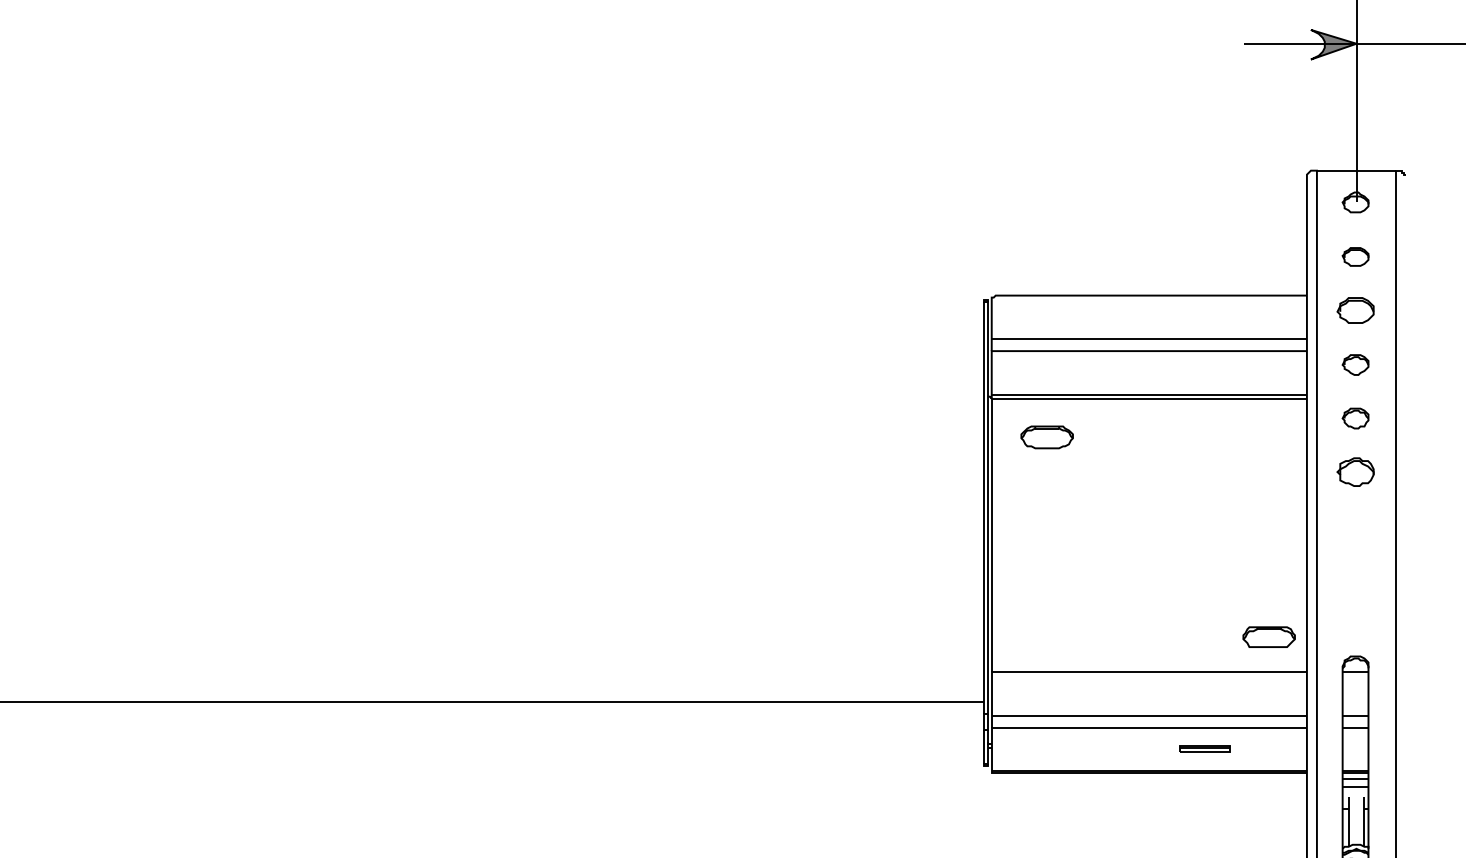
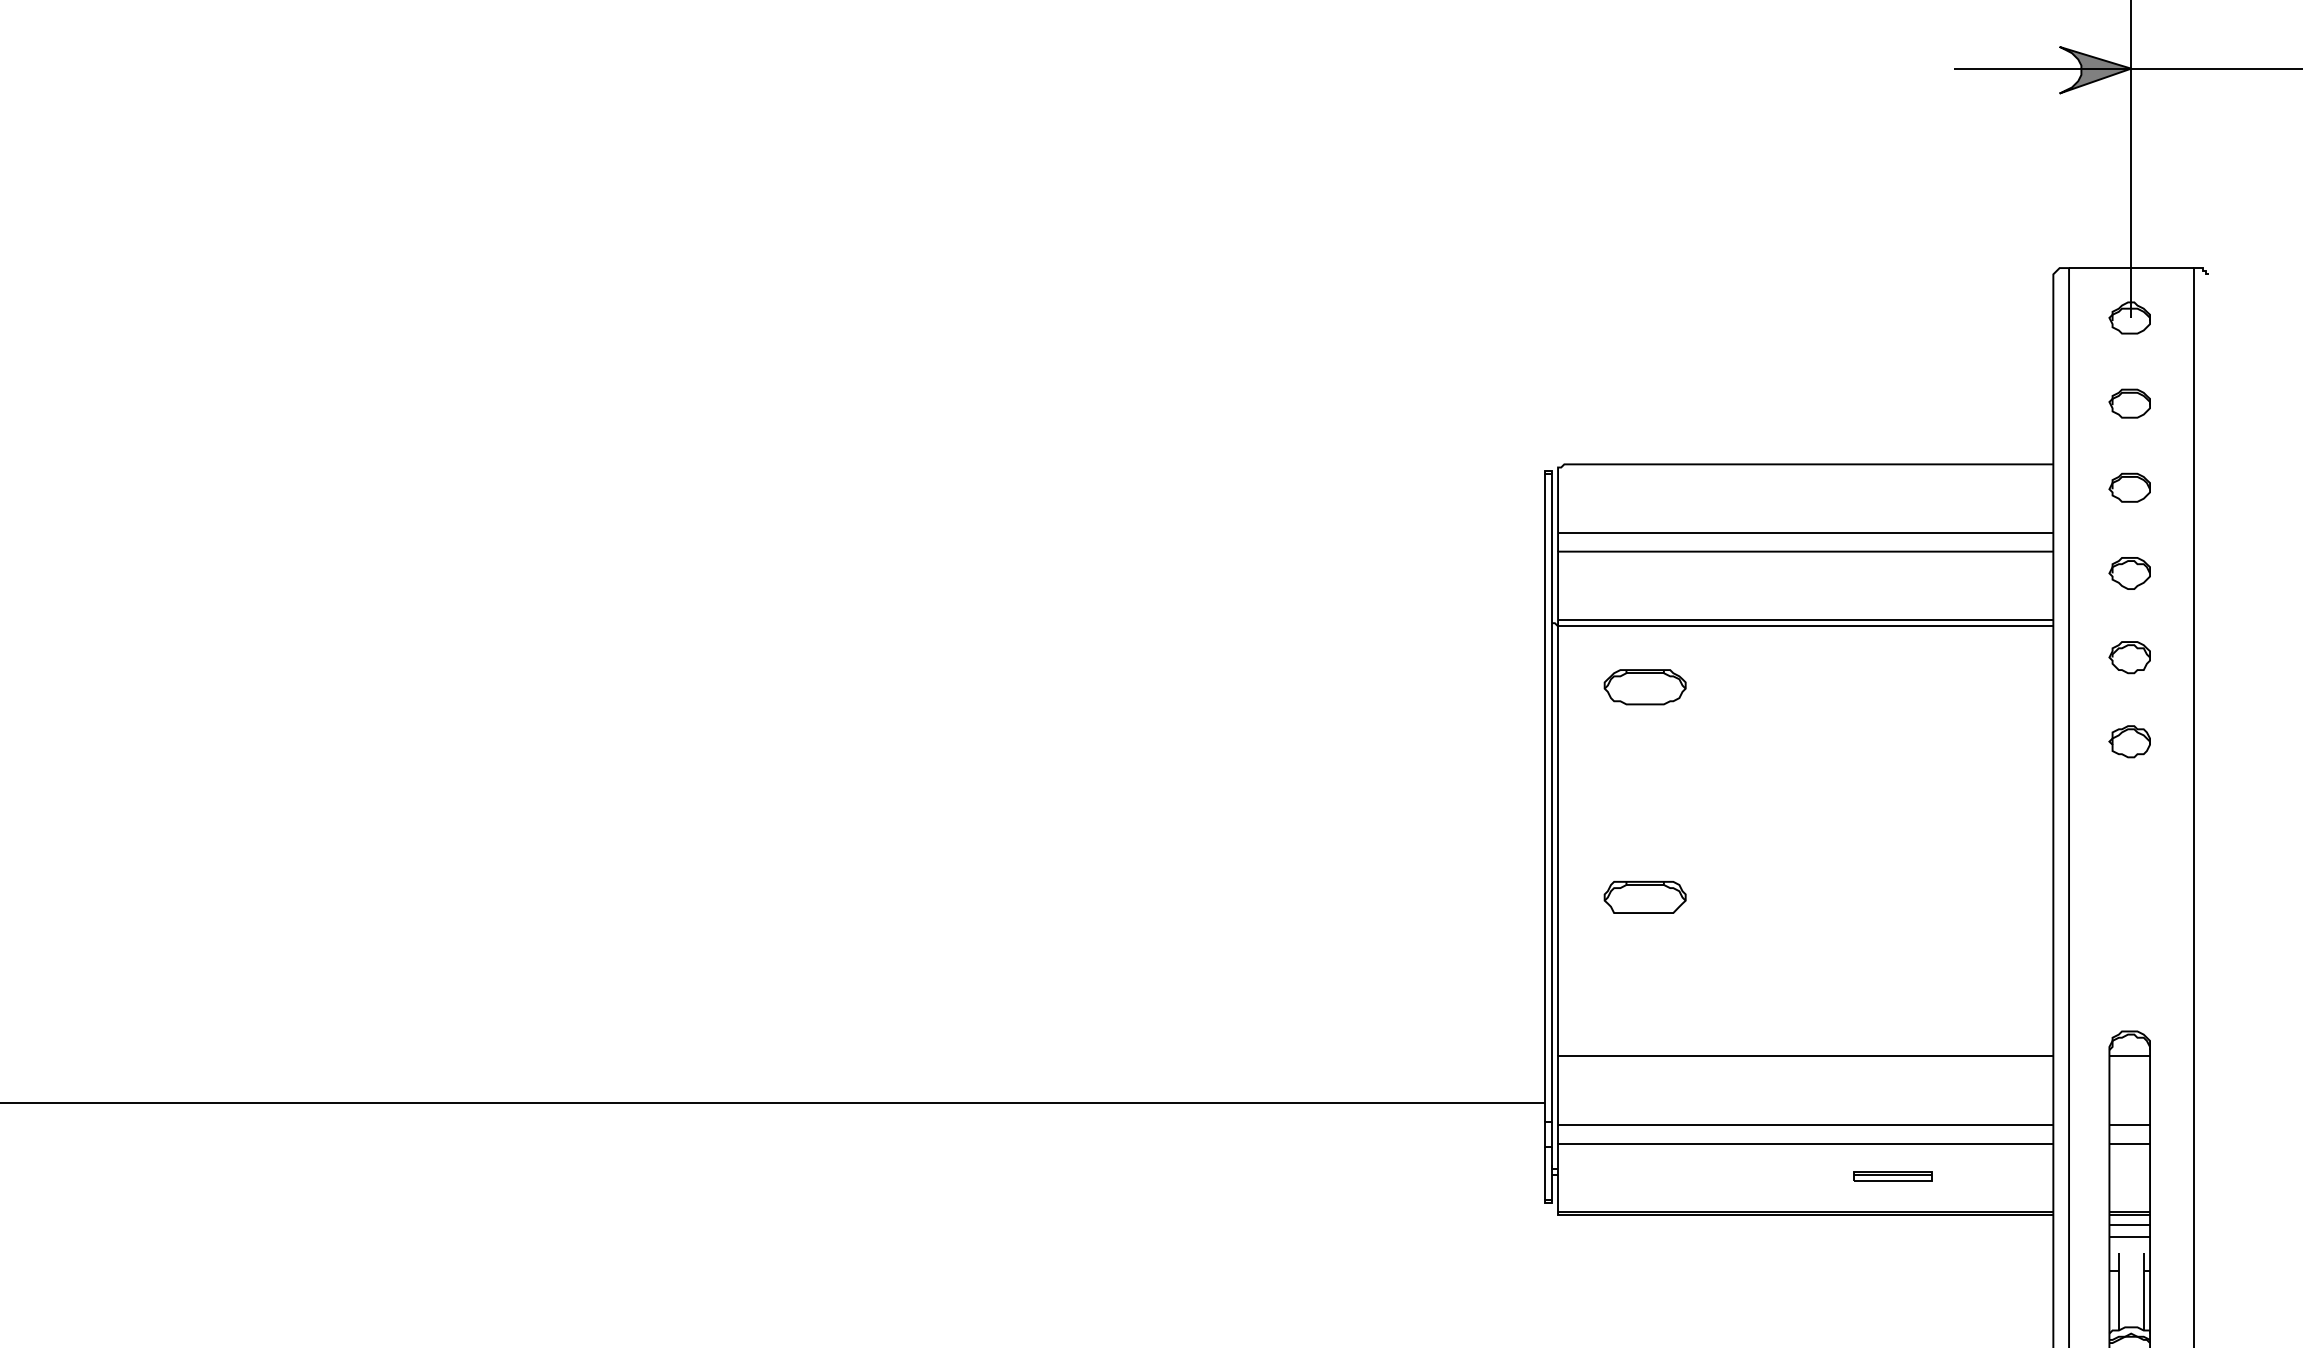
part: (1355, 310) -> (2129, 487), size x0.71
part: (1355, 471) -> (2129, 740), size x0.71
part: (1268, 636) -> (1644, 896), moved

